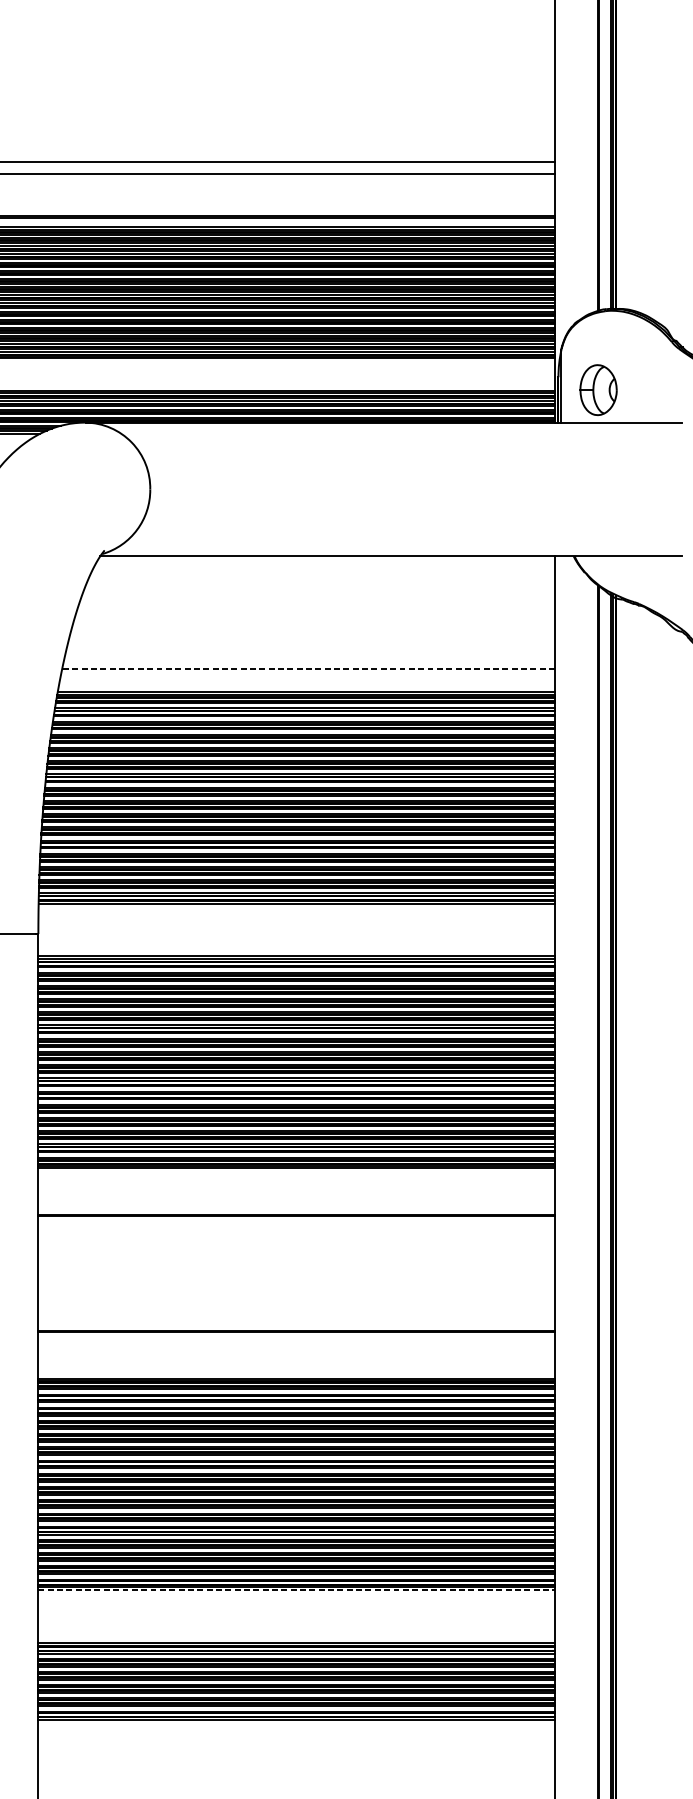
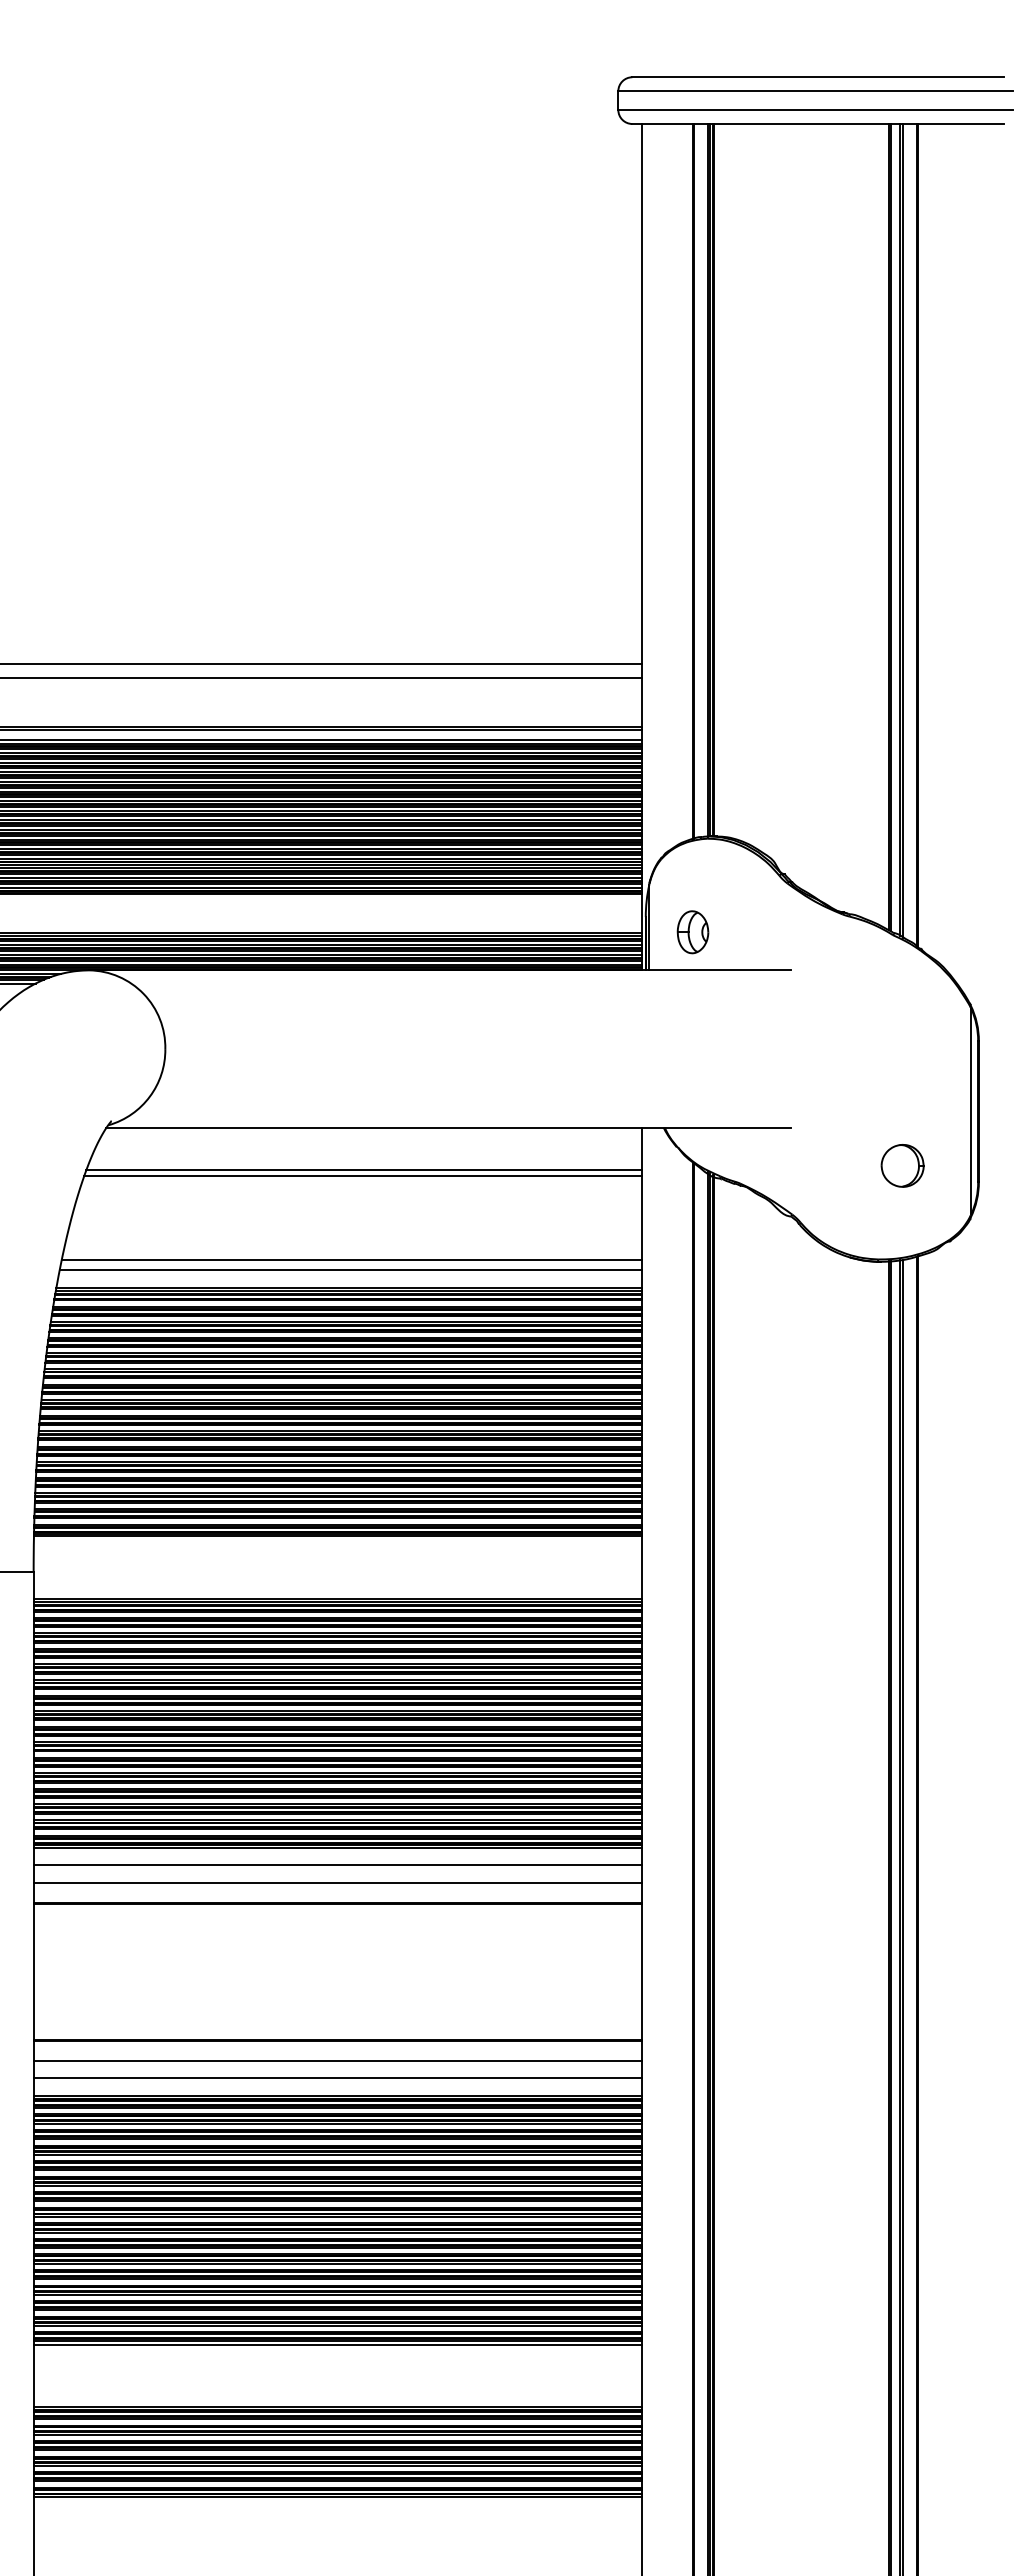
part: (598, 390) -> (692, 932), size x0.71
line: (318, 591) -> (363, 1169), added
line: (317, 596) -> (362, 1175), added
line: (308, 669) -> (351, 1260), dashed -> solid
line: (307, 676) -> (350, 1269), added
line: (296, 1183) -> (337, 1865), added
line: (296, 1197) -> (337, 1882), added
line: (296, 1348) -> (337, 2060), added
line: (296, 1364) -> (337, 2078), added
line: (297, 1590) -> (338, 2345), dashed -> solid

